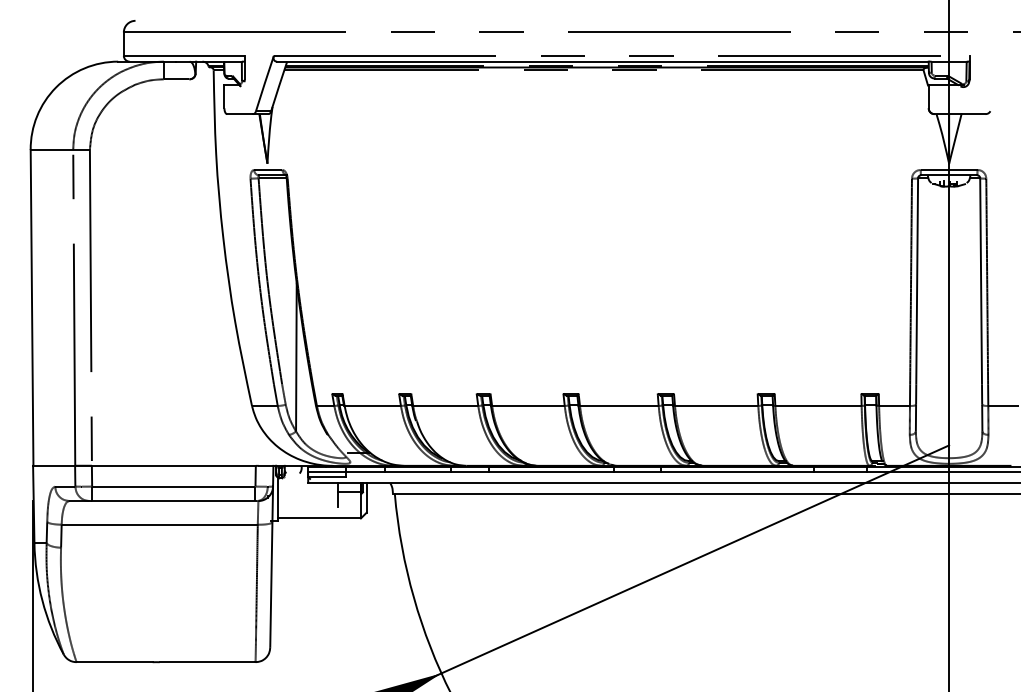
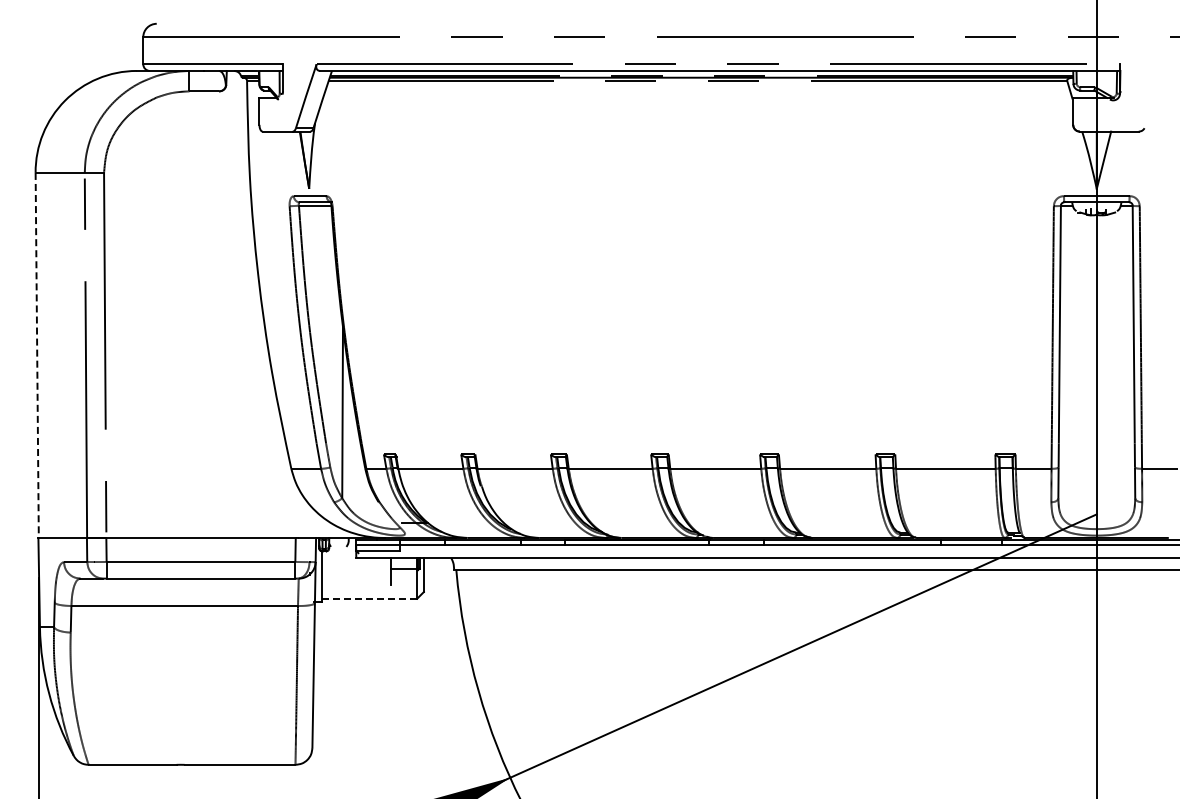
line: (32, 307) -> (37, 355), solid -> dashed
line: (319, 518) -> (369, 598), solid -> dashed

